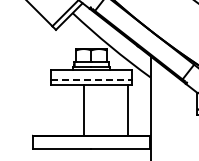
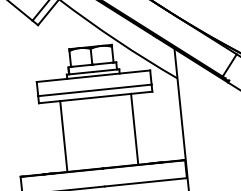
line: (91, 79) -> (94, 89), dashed -> solid
line: (84, 110) -> (64, 136), moved
line: (127, 110) -> (134, 129), moved

